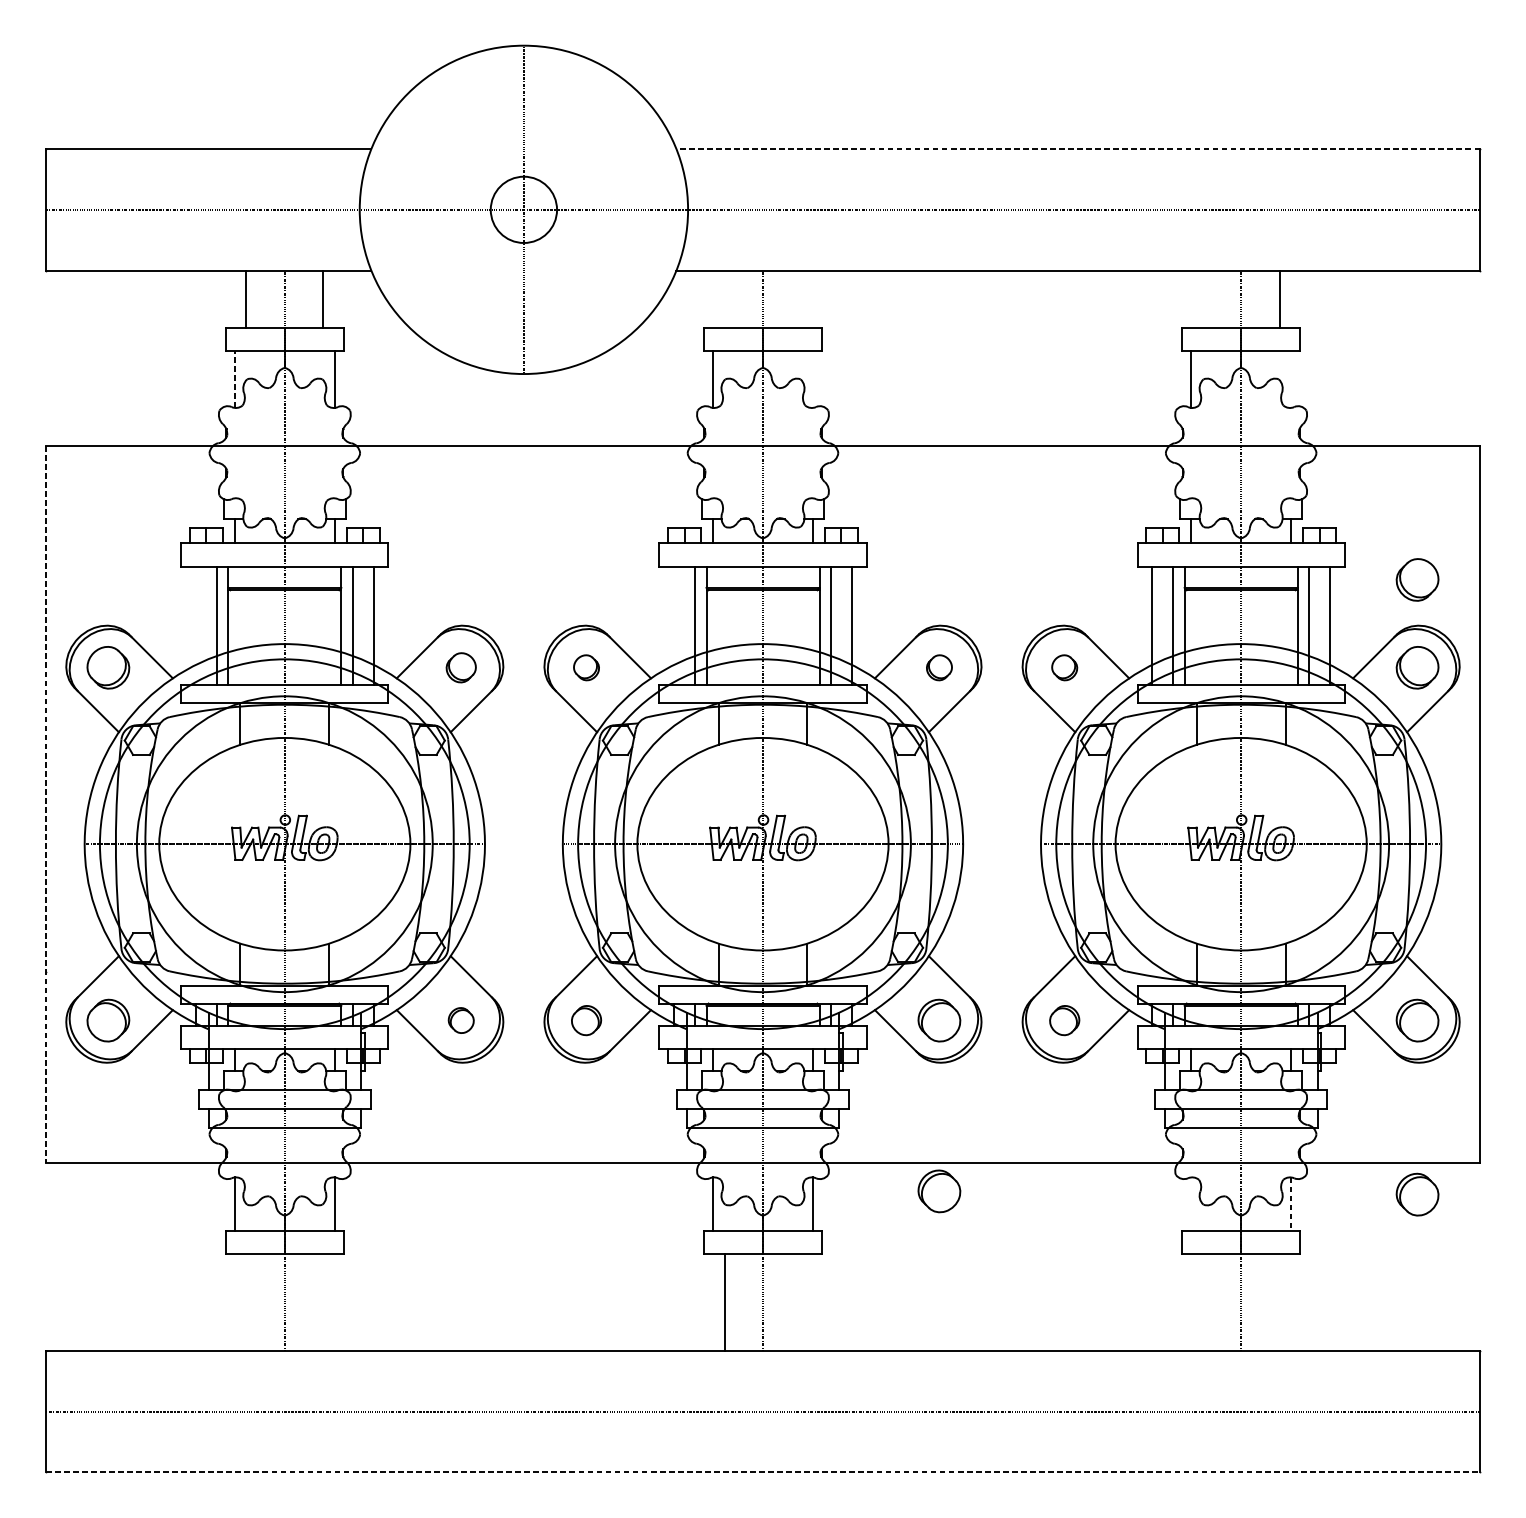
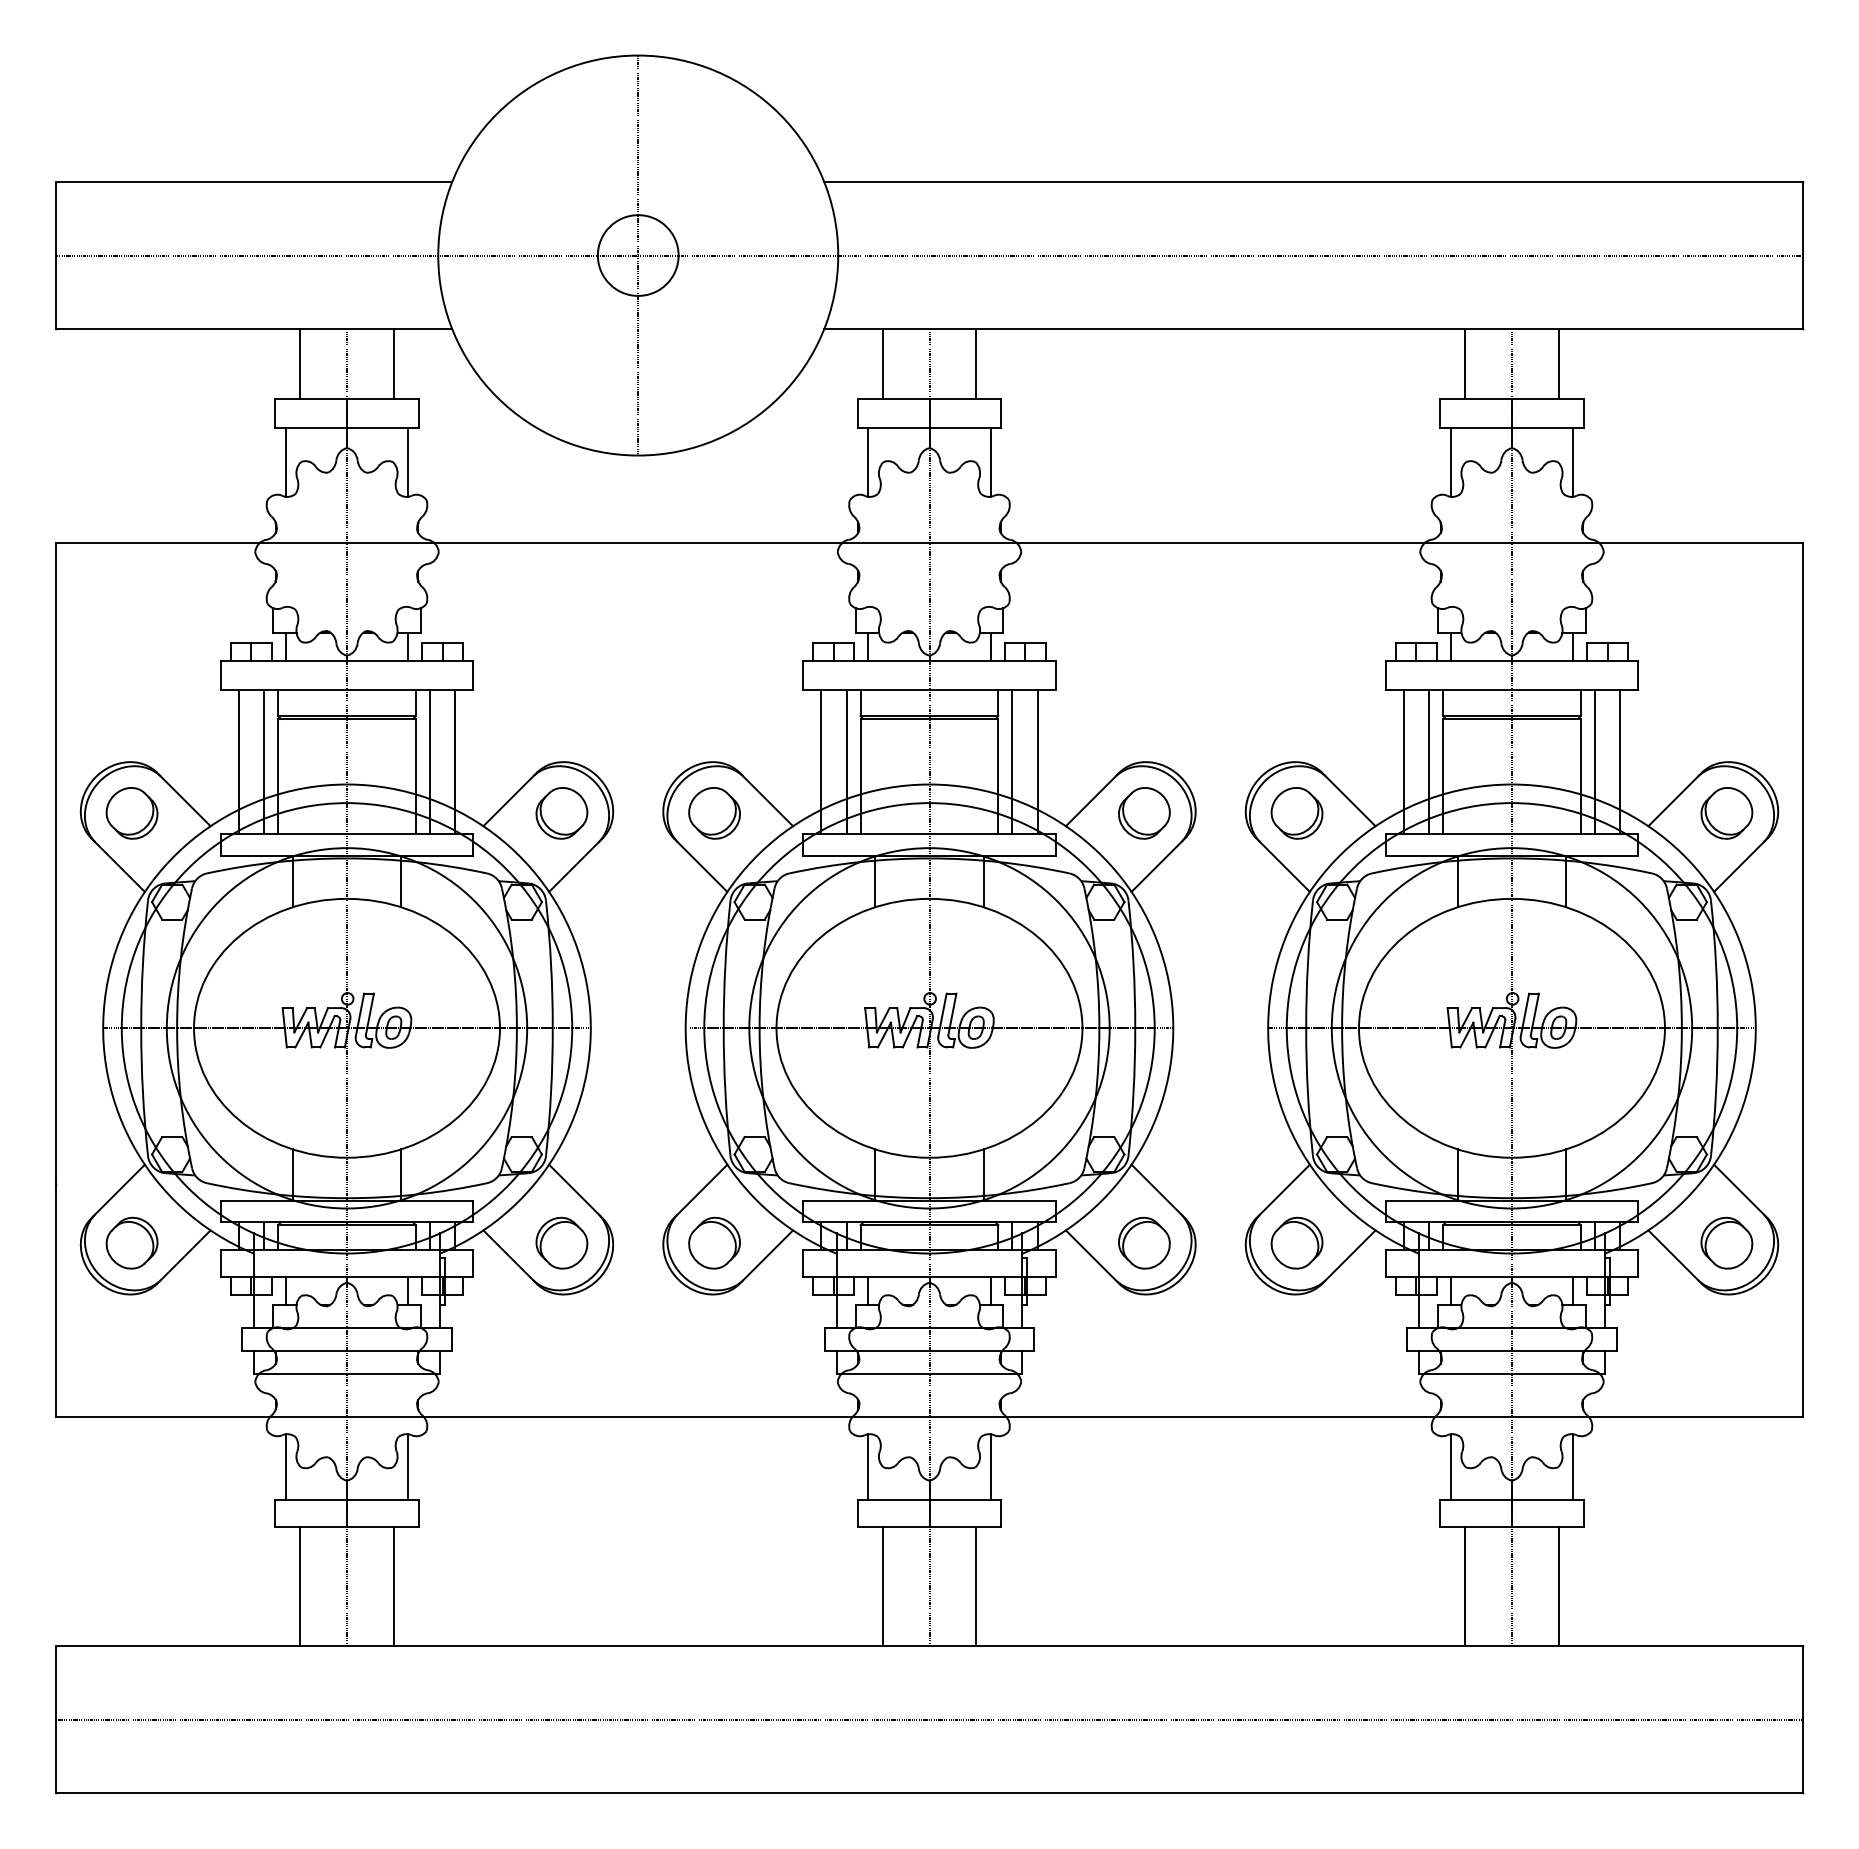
line: (1078, 149) -> (1313, 181), dashed -> solid
line: (724, 299) -> (882, 364), added
line: (801, 299) -> (976, 364), added
line: (1203, 299) -> (1465, 364), added
line: (234, 378) -> (285, 461), dashed -> solid
line: (813, 379) -> (990, 462), added
line: (1291, 379) -> (1573, 462), added
part: (1417, 580) -> (1726, 706), removed
line: (195, 626) -> (238, 762), added
line: (674, 626) -> (821, 762), added
part: (460, 667) -> (561, 813), size x1.43
part: (586, 667) -> (714, 813), size x1.67
part: (939, 667) -> (1144, 813), size x1.67
part: (1064, 667) -> (1296, 813), size x1.67
line: (45, 804) -> (55, 979), dashed -> solid
part: (460, 1020) -> (561, 1242), size x1.67
part: (586, 1020) -> (714, 1242), size x1.43
part: (1064, 1020) -> (1296, 1242), size x1.43
part: (939, 1190) -> (1144, 1450), removed
part: (1417, 1194) -> (1726, 1454), removed
line: (1190, 1203) -> (1450, 1466), added
line: (1291, 1204) -> (1573, 1467), dashed -> solid
line: (246, 1302) -> (300, 1586), added
line: (322, 1302) -> (393, 1586), added
line: (801, 1302) -> (976, 1586), added
line: (1203, 1302) -> (1465, 1586), added
line: (1279, 1302) -> (1558, 1586), added
line: (763, 1472) -> (929, 1793), dashed -> solid

